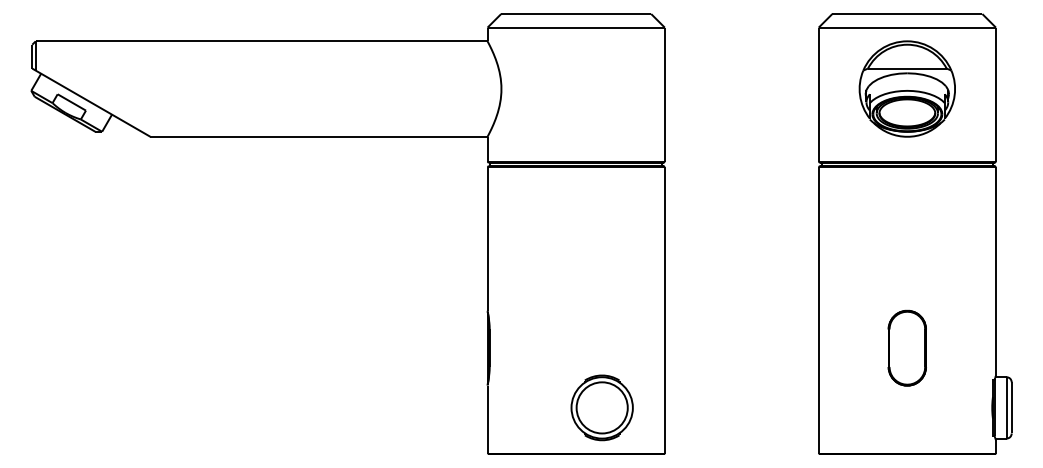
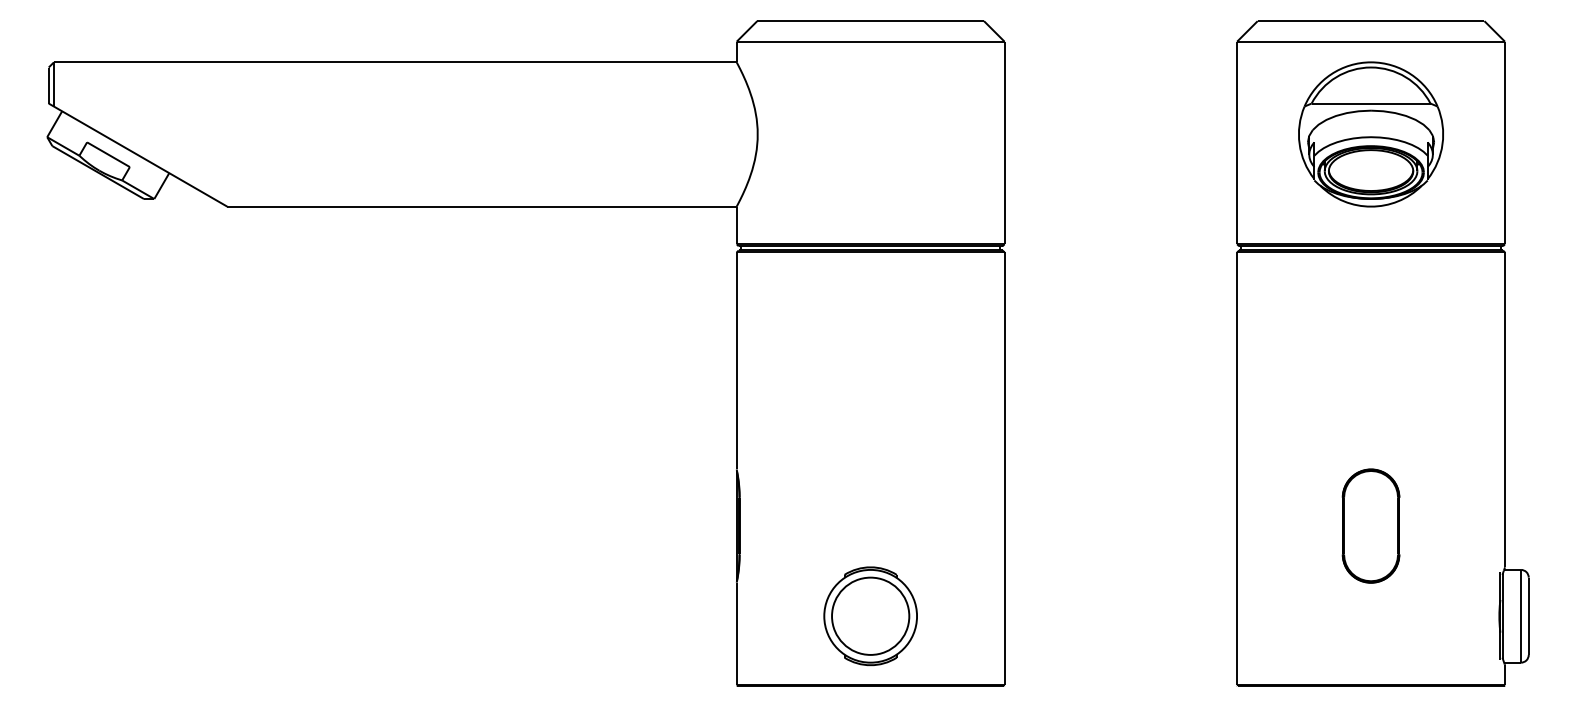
part: (601, 407) -> (869, 615), moved

